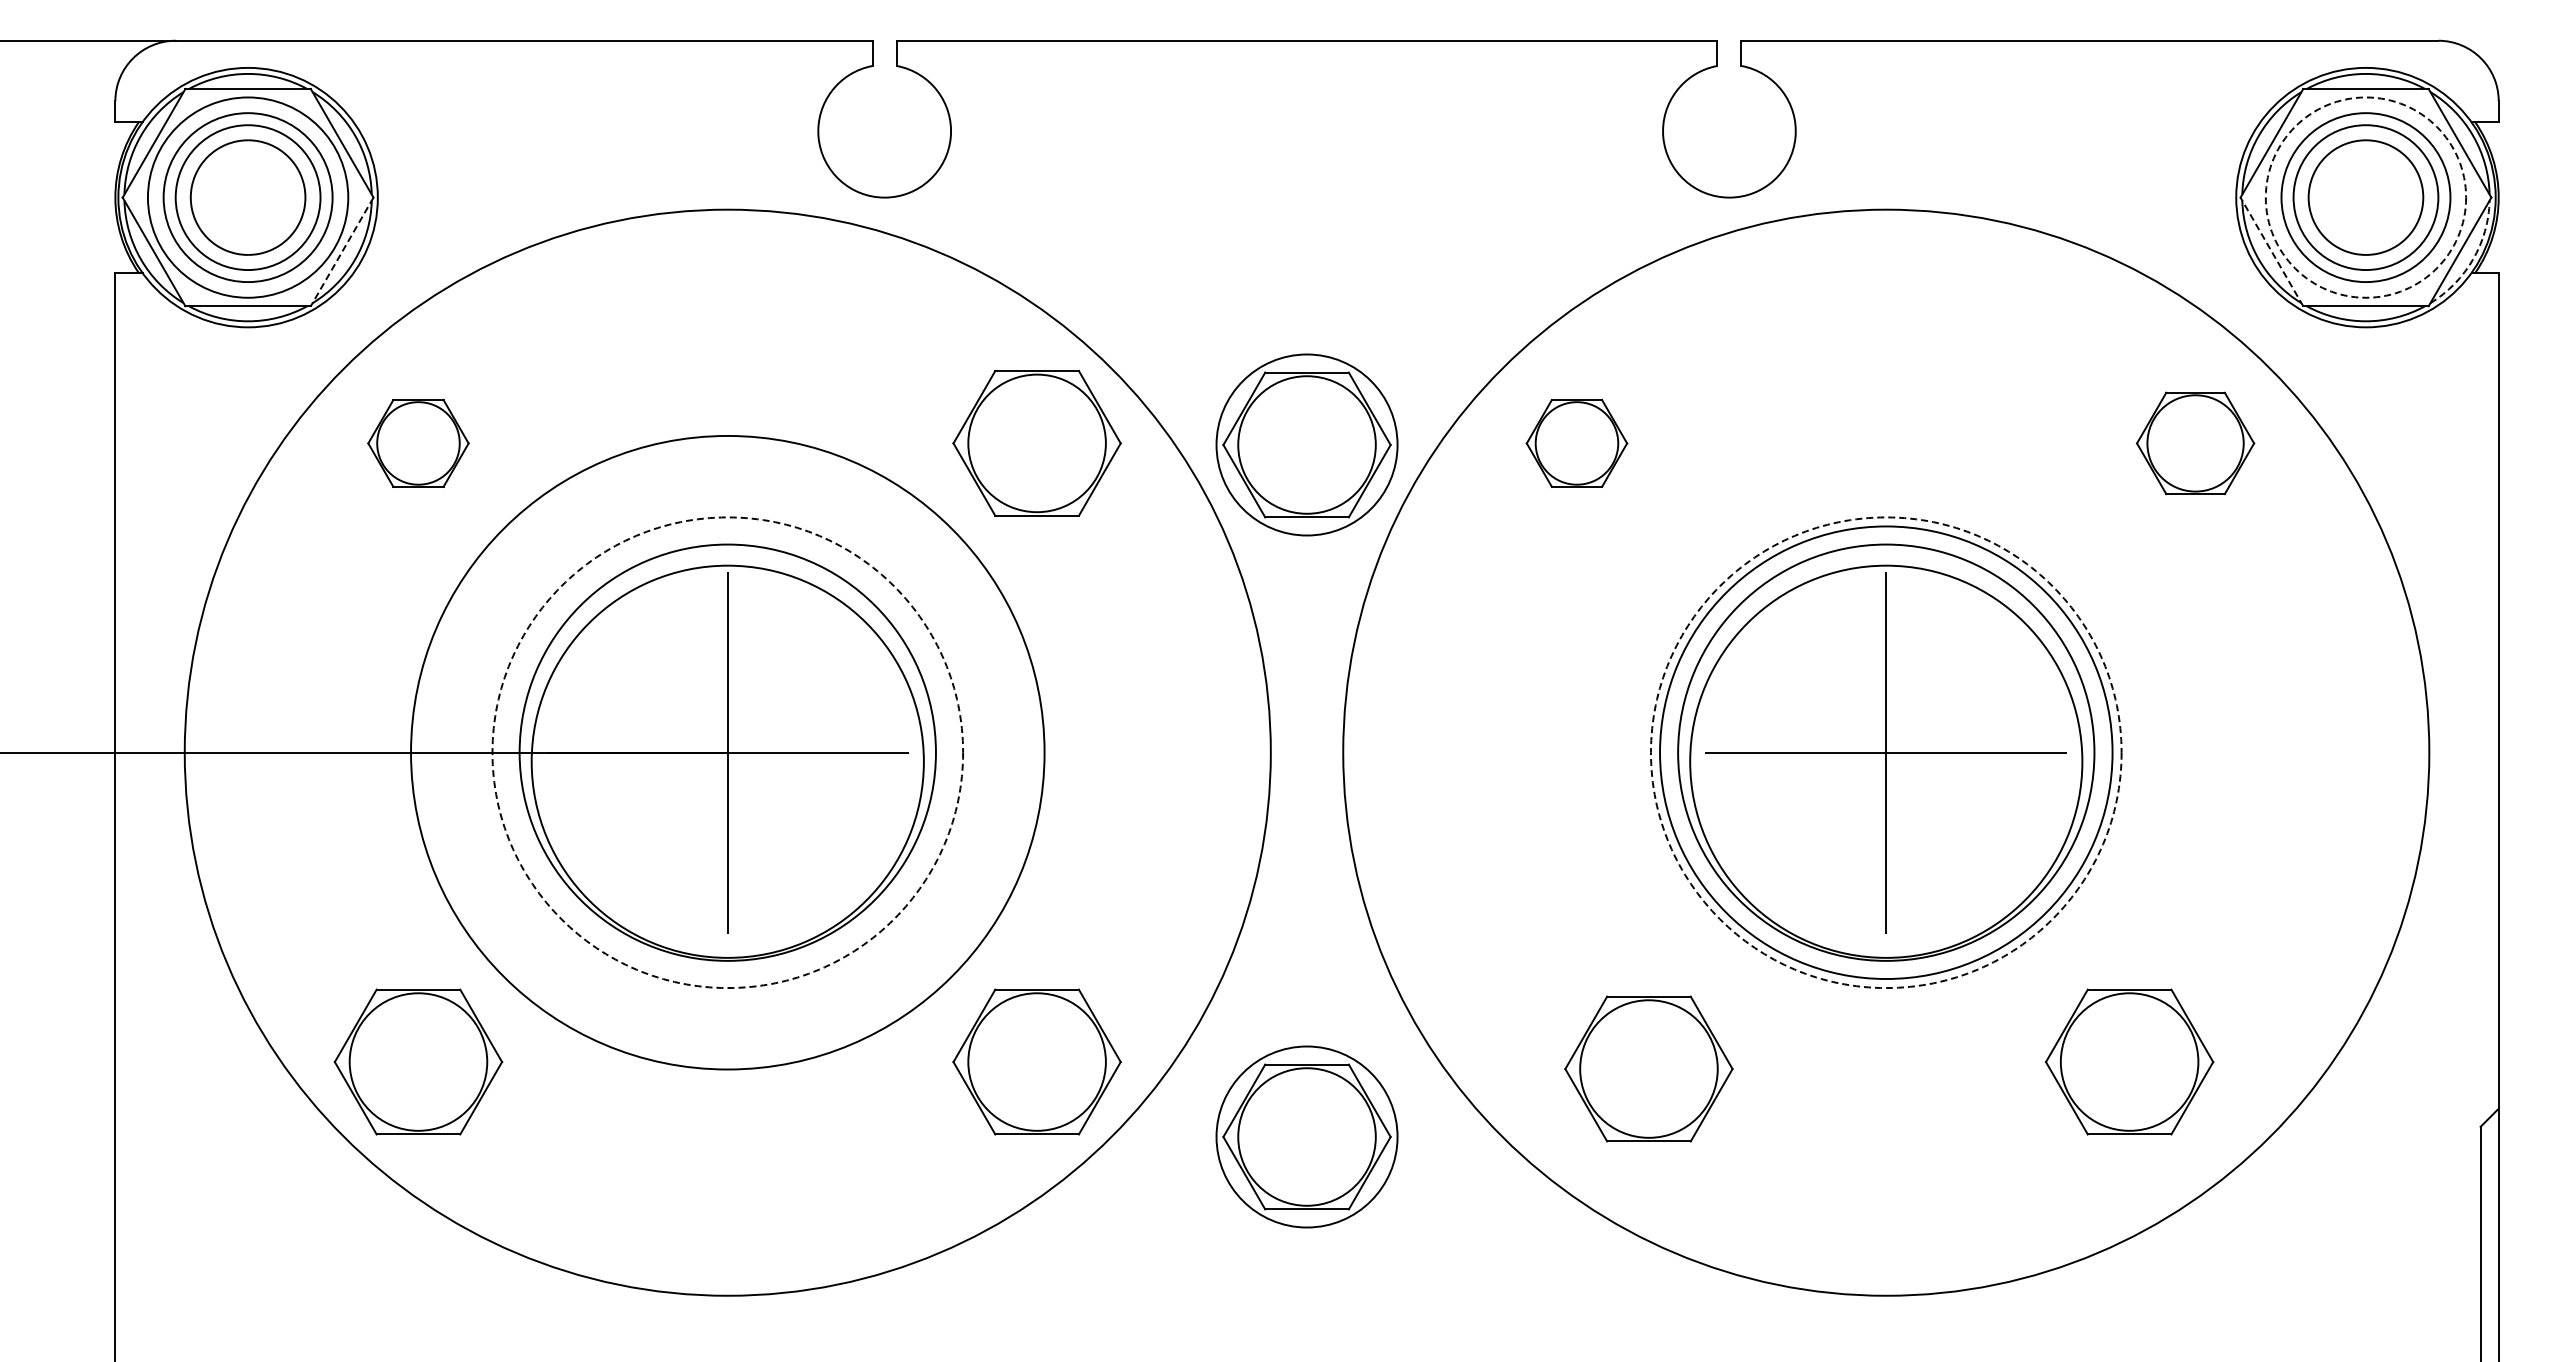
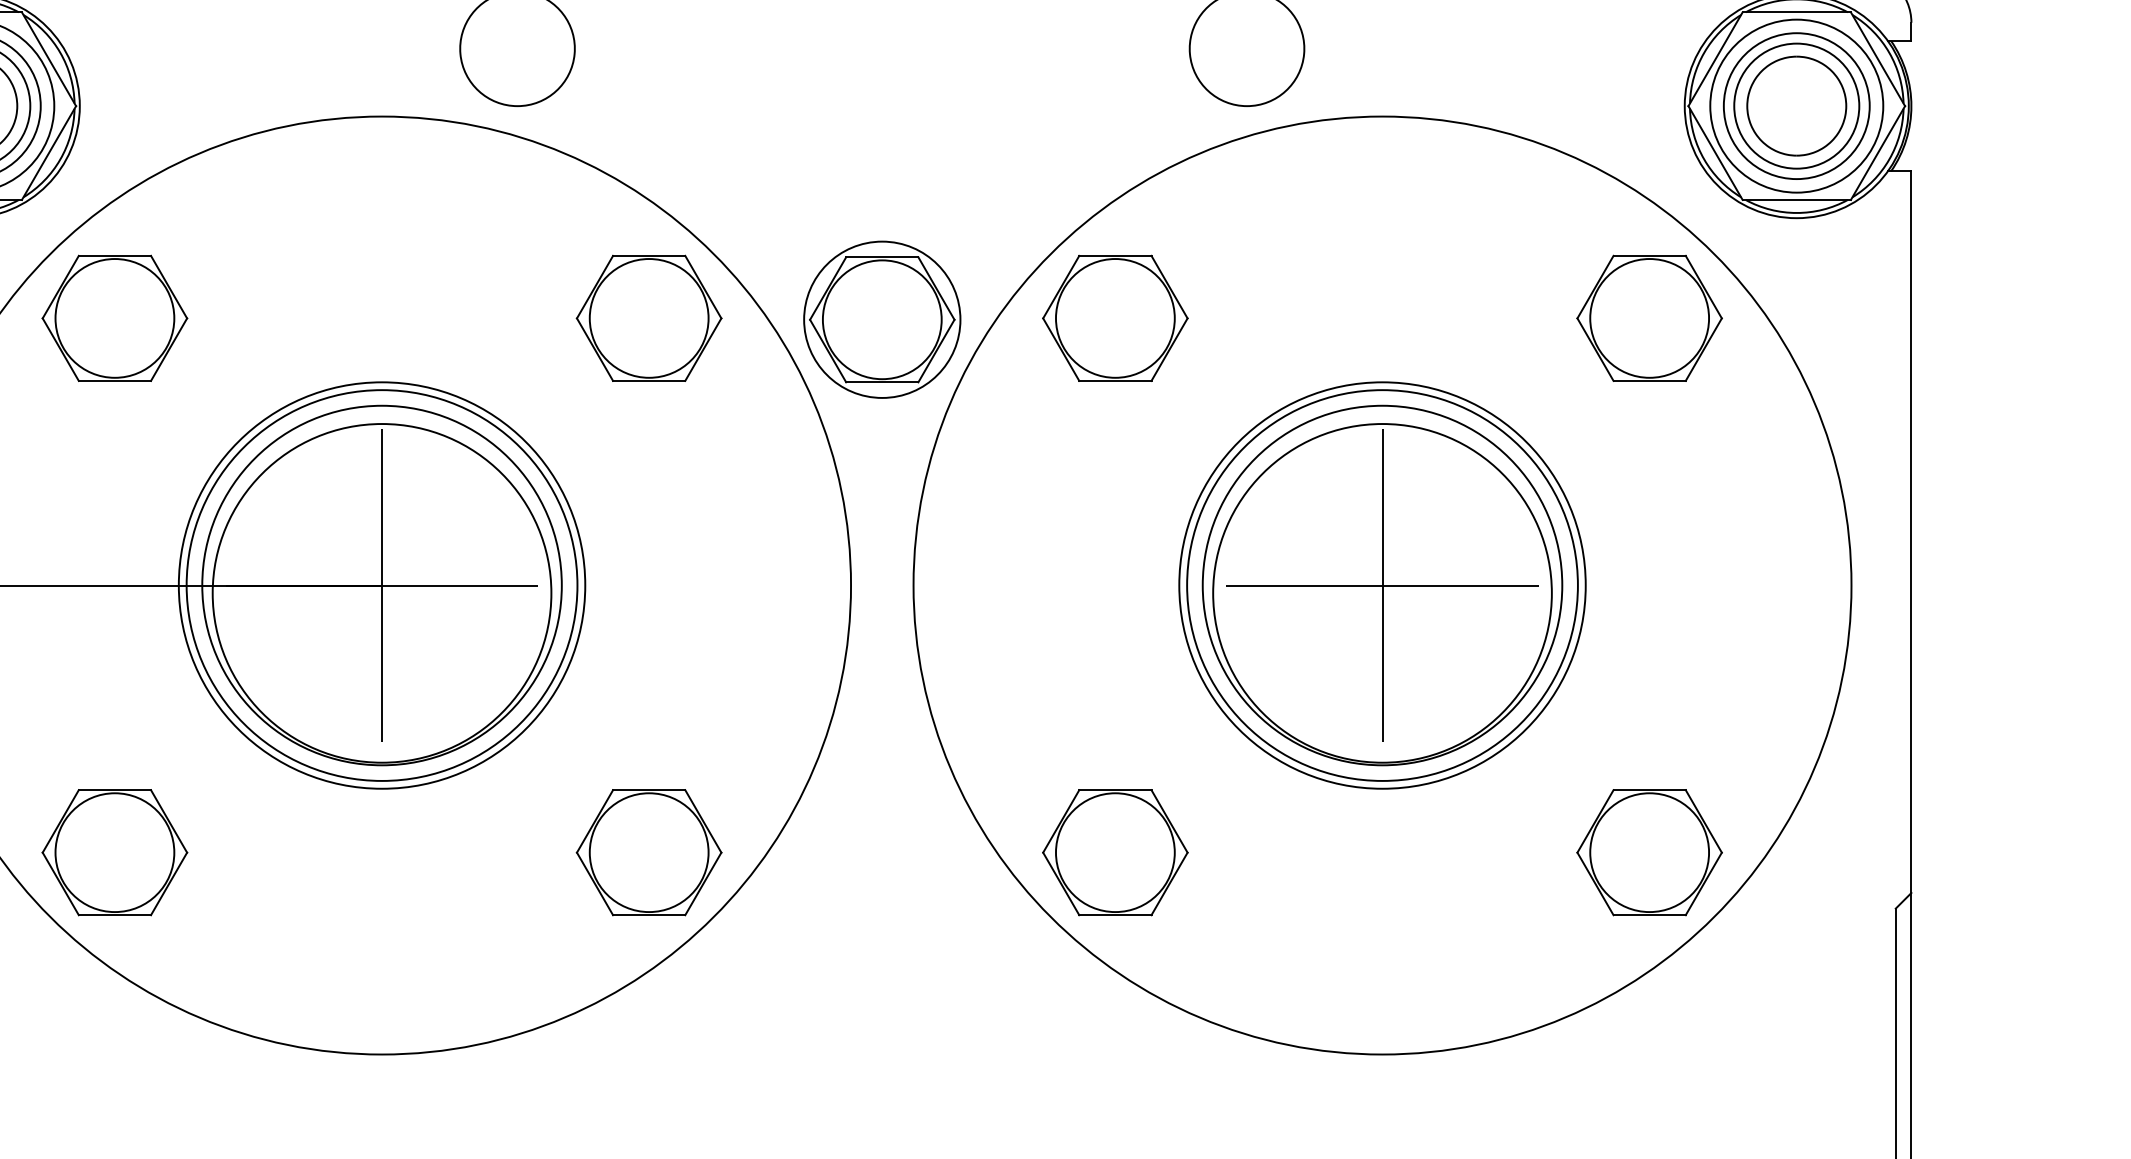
circle: (2365, 197) -> (1796, 106), dashed -> solid
line: (342, 251) -> (49, 152), dashed -> solid
line: (2271, 251) -> (1715, 152), dashed -> solid
arc: (2473, 259) -> (1889, 159), dashed -> solid
part: (418, 443) -> (114, 318), size x1.67
part: (1576, 443) -> (1114, 318), size x1.67
part: (2195, 443) -> (1649, 318), size x1.43
circle: (727, 752) -> (381, 585), dashed -> solid
circle: (727, 752) -> (381, 585), size x0.71
circle: (1885, 752) -> (1381, 585), dashed -> solid
part: (2129, 1061) -> (1649, 852), moved
part: (1648, 1068) -> (1114, 852), moved
part: (1306, 1136) -> (881, 916), removed

